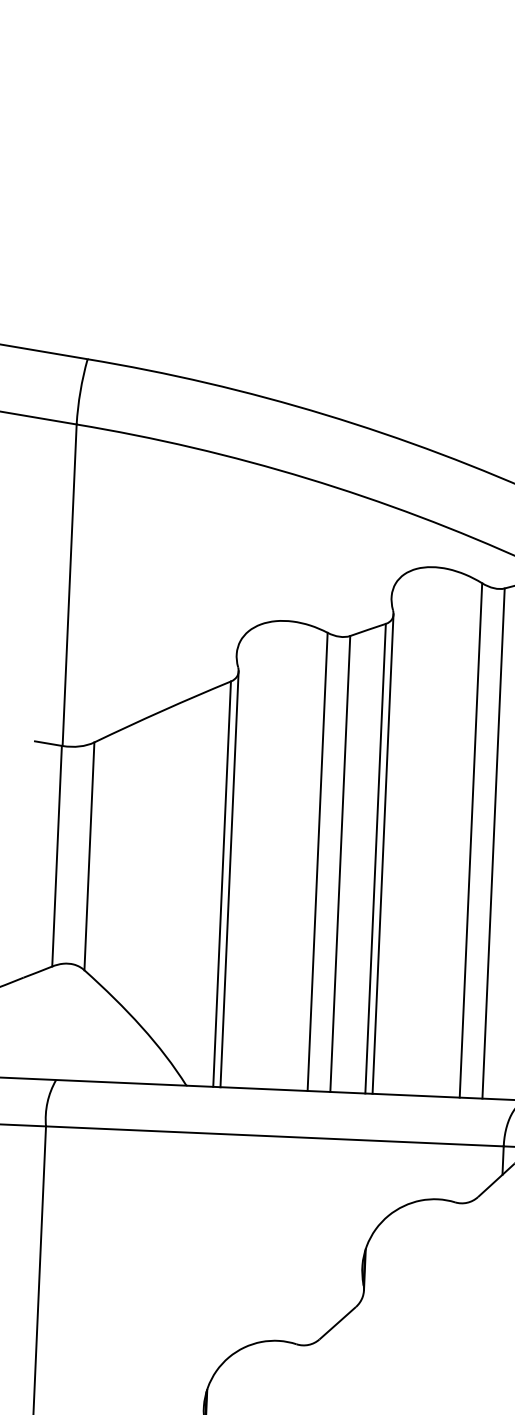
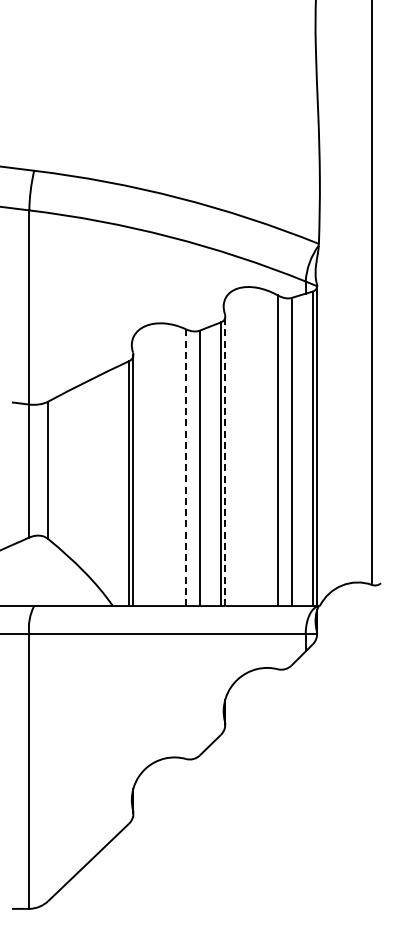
line: (383, 854) -> (225, 461), solid -> dashed
line: (318, 861) -> (186, 467), solid -> dashed

